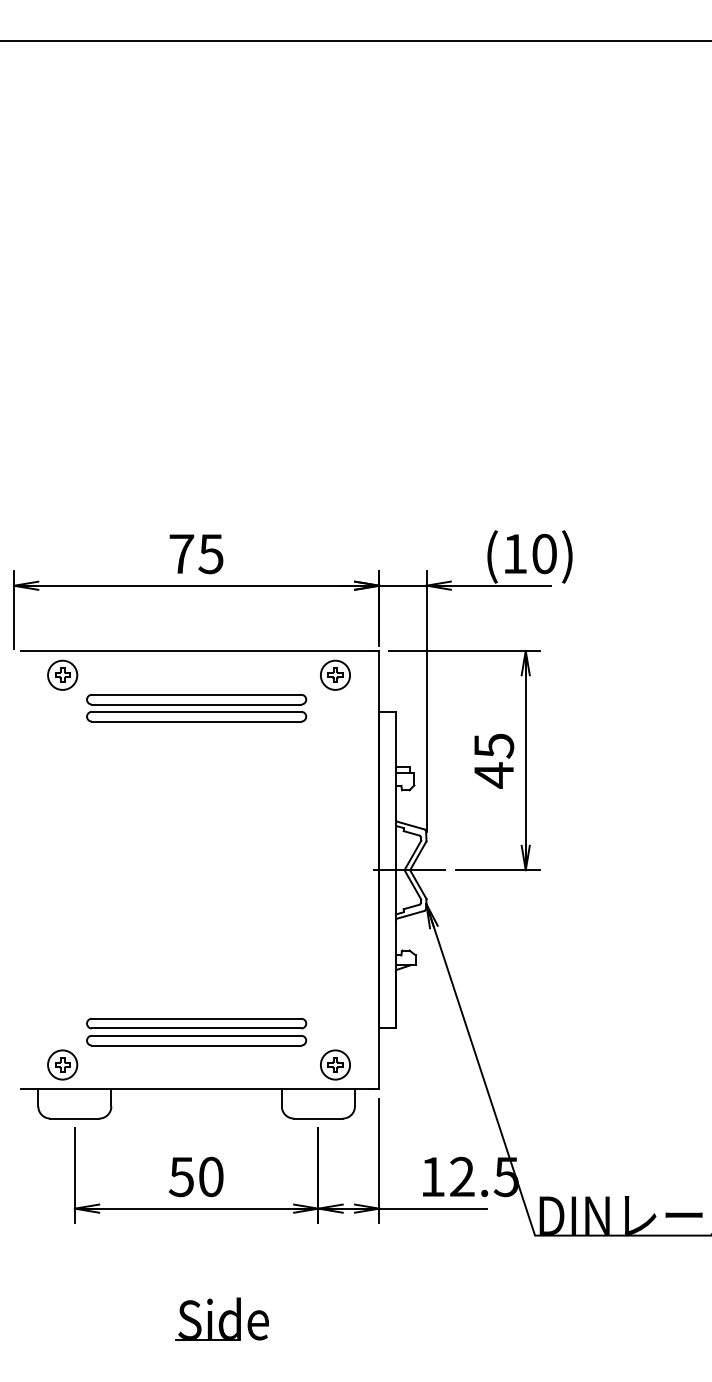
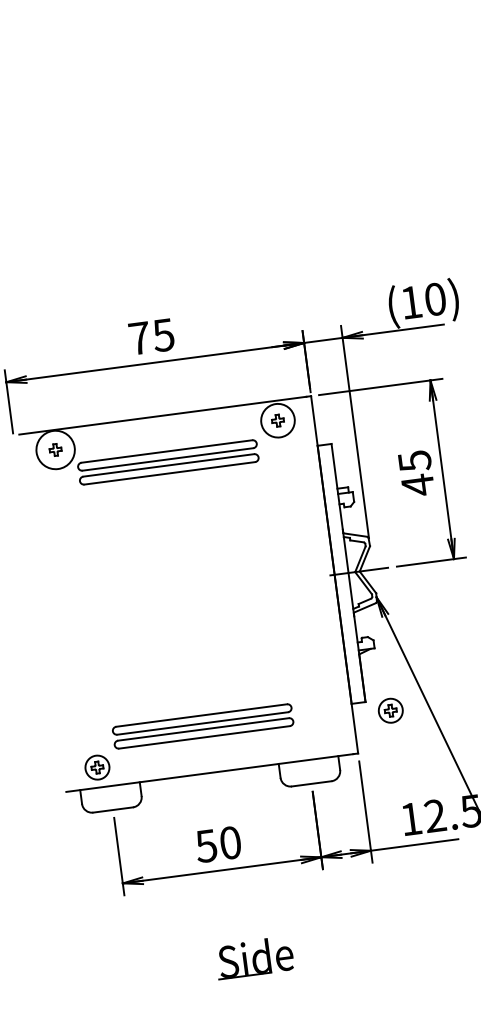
circle: (62, 674) -> (55, 449), size x1.6
circle: (335, 674) -> (277, 420), size x1.4
part: (335, 1064) -> (390, 710), moved

